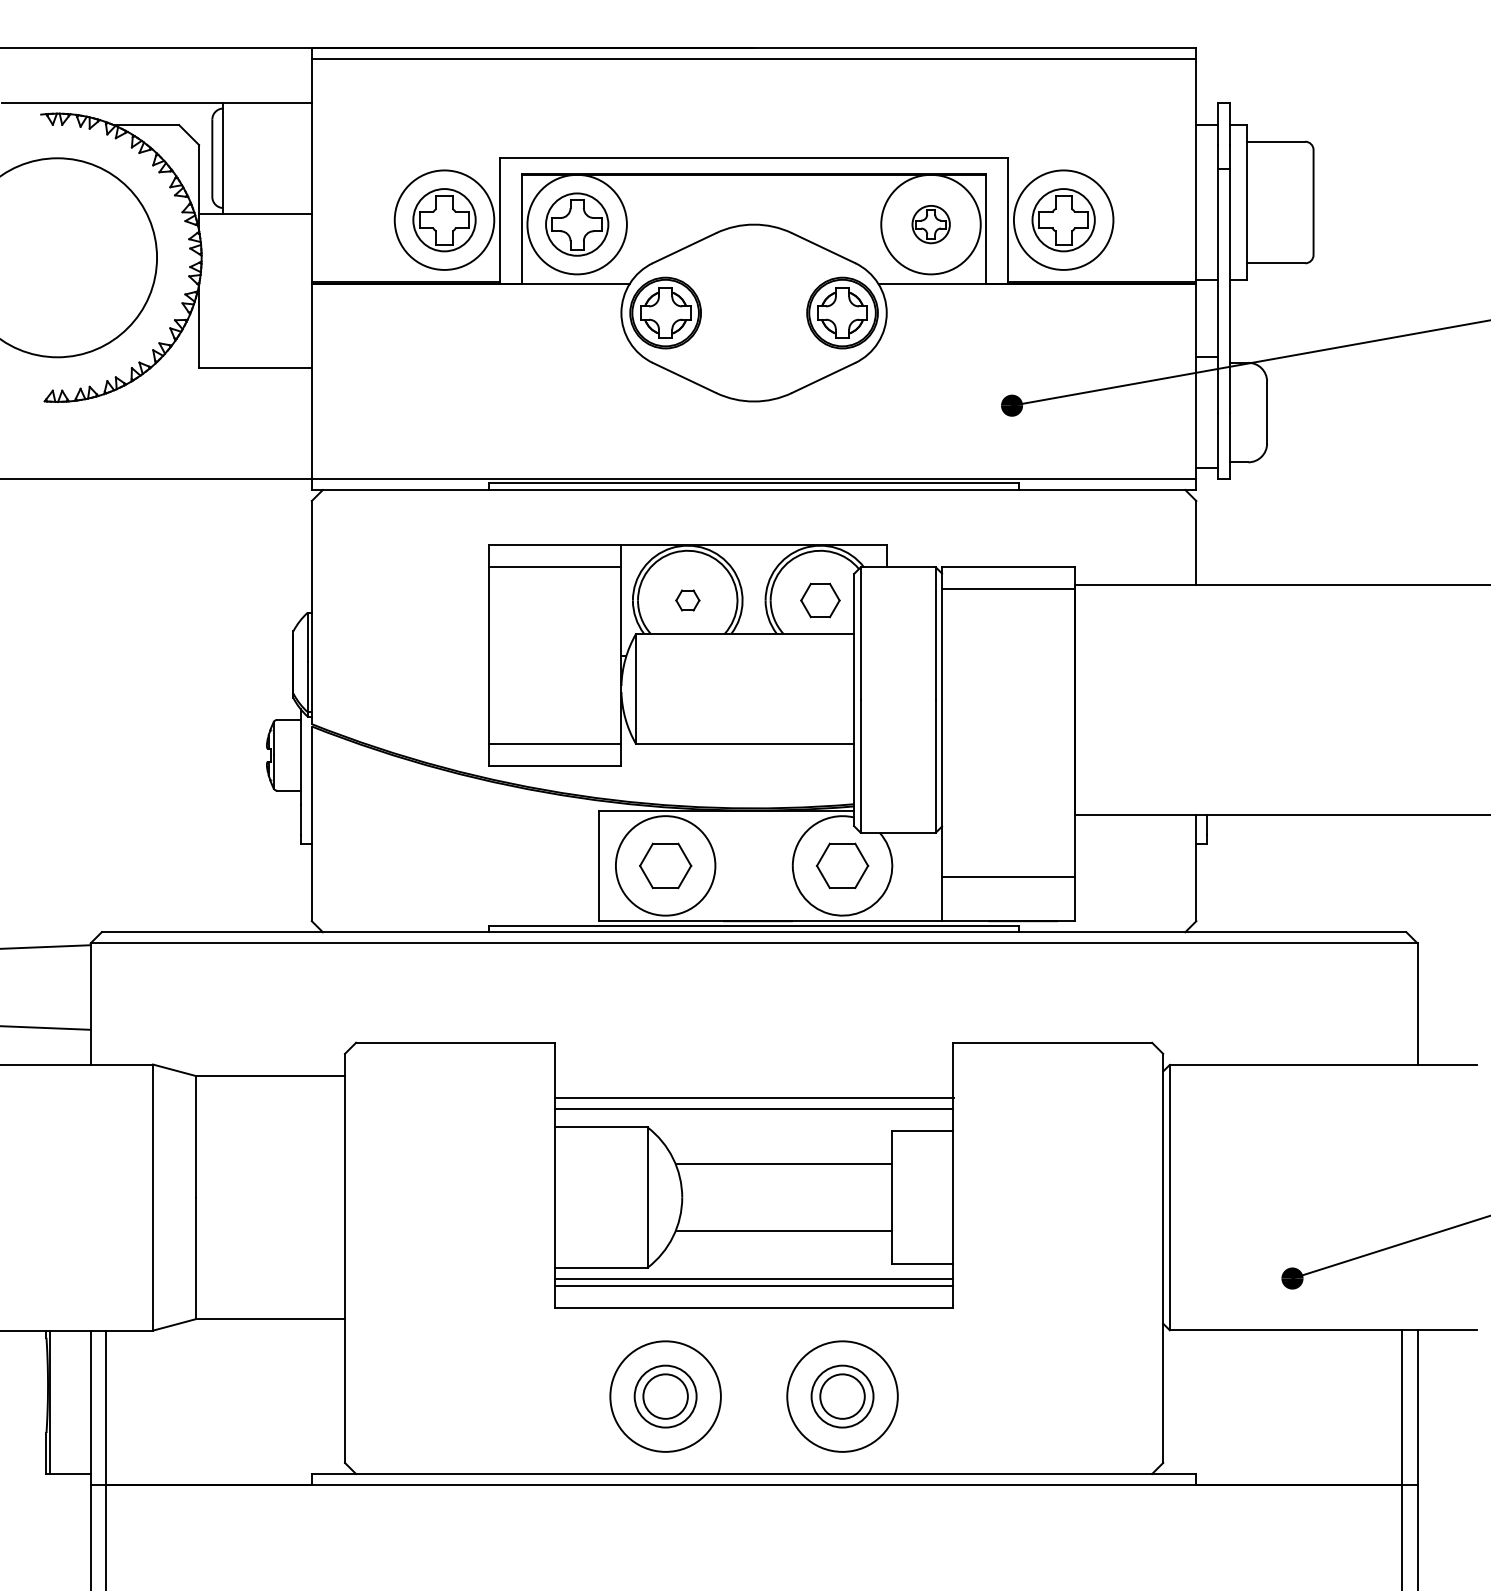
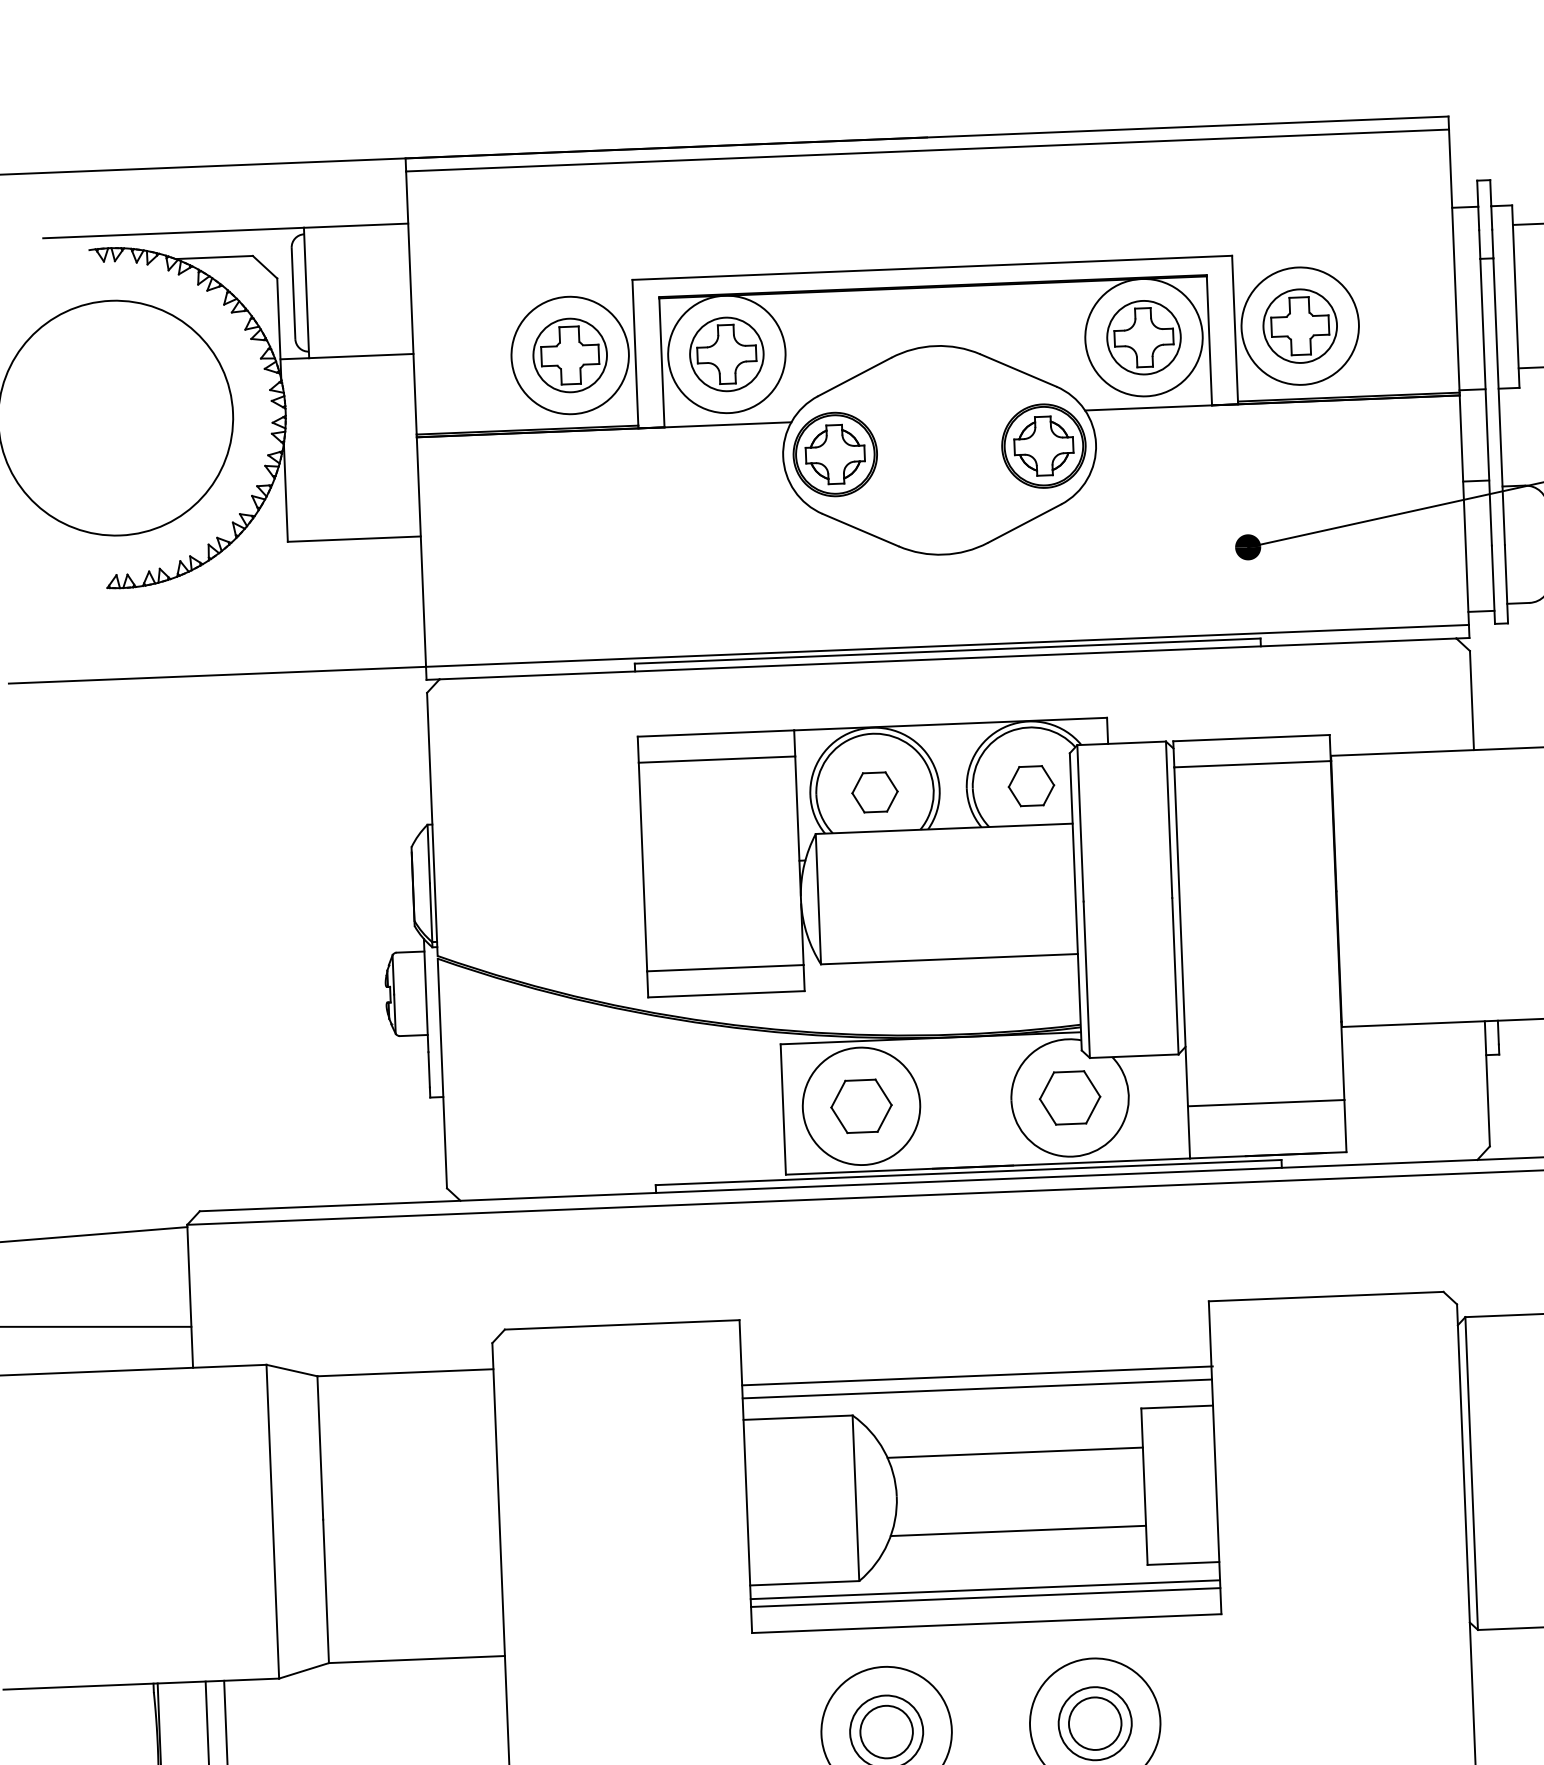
part: (931, 224) -> (1144, 337), size x1.67
part: (687, 600) -> (874, 792), size x1.67

